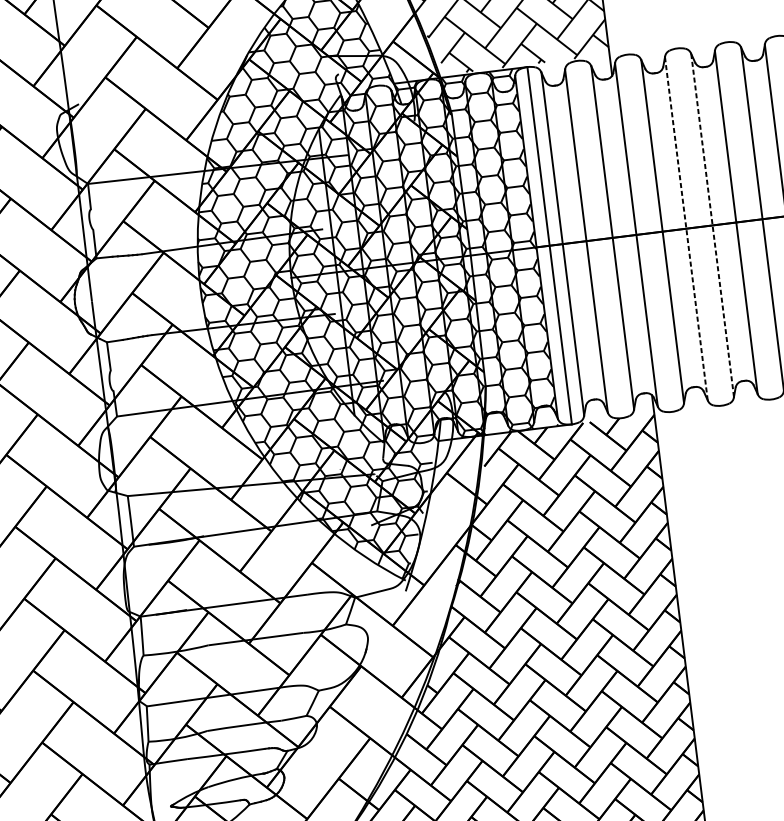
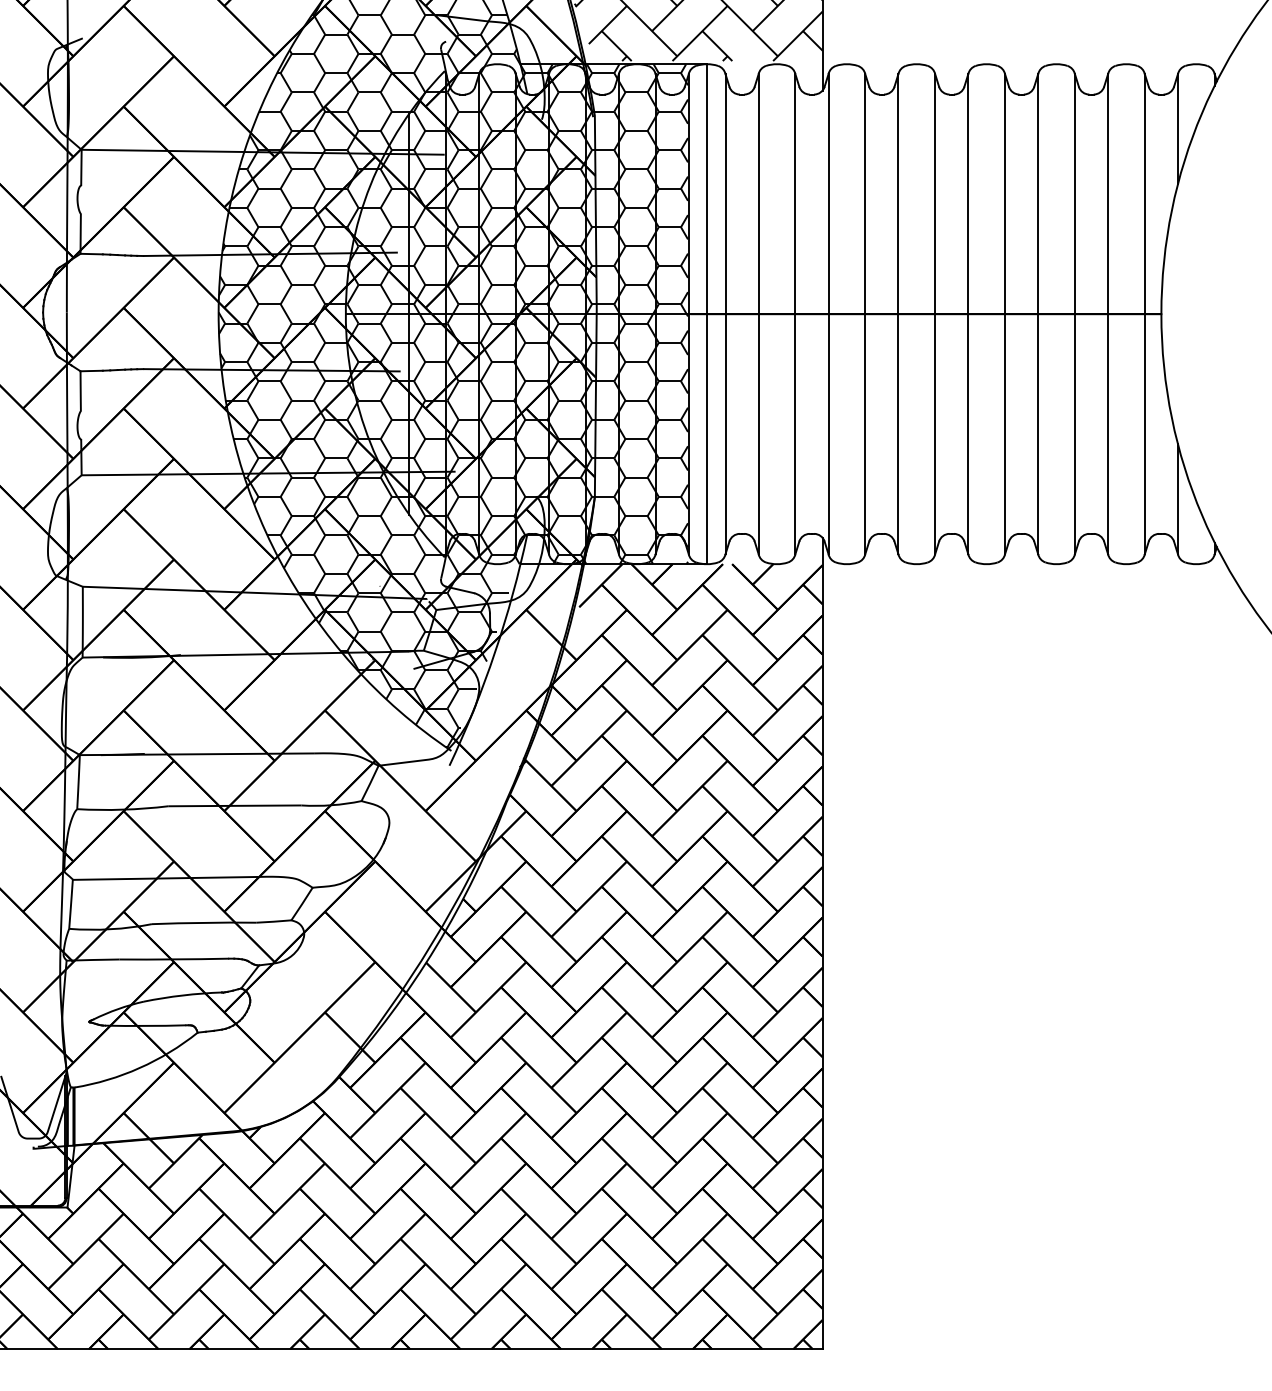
line: (712, 224) -> (935, 313), dashed -> solid
line: (686, 228) -> (898, 313), dashed -> solid

